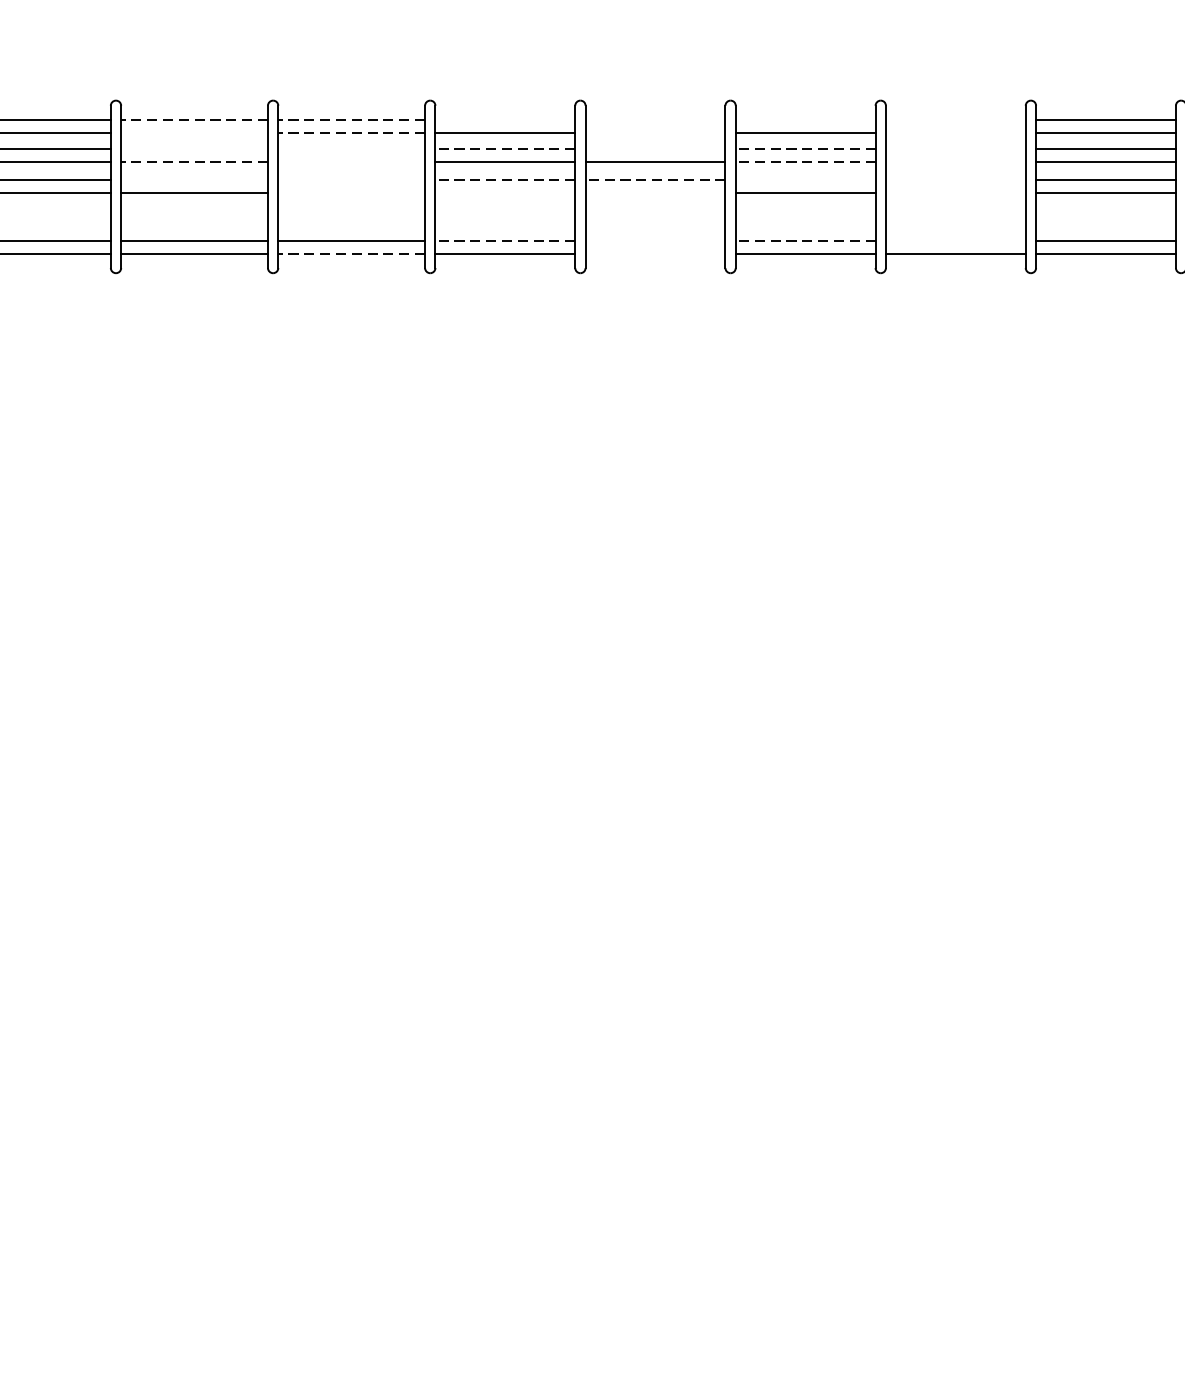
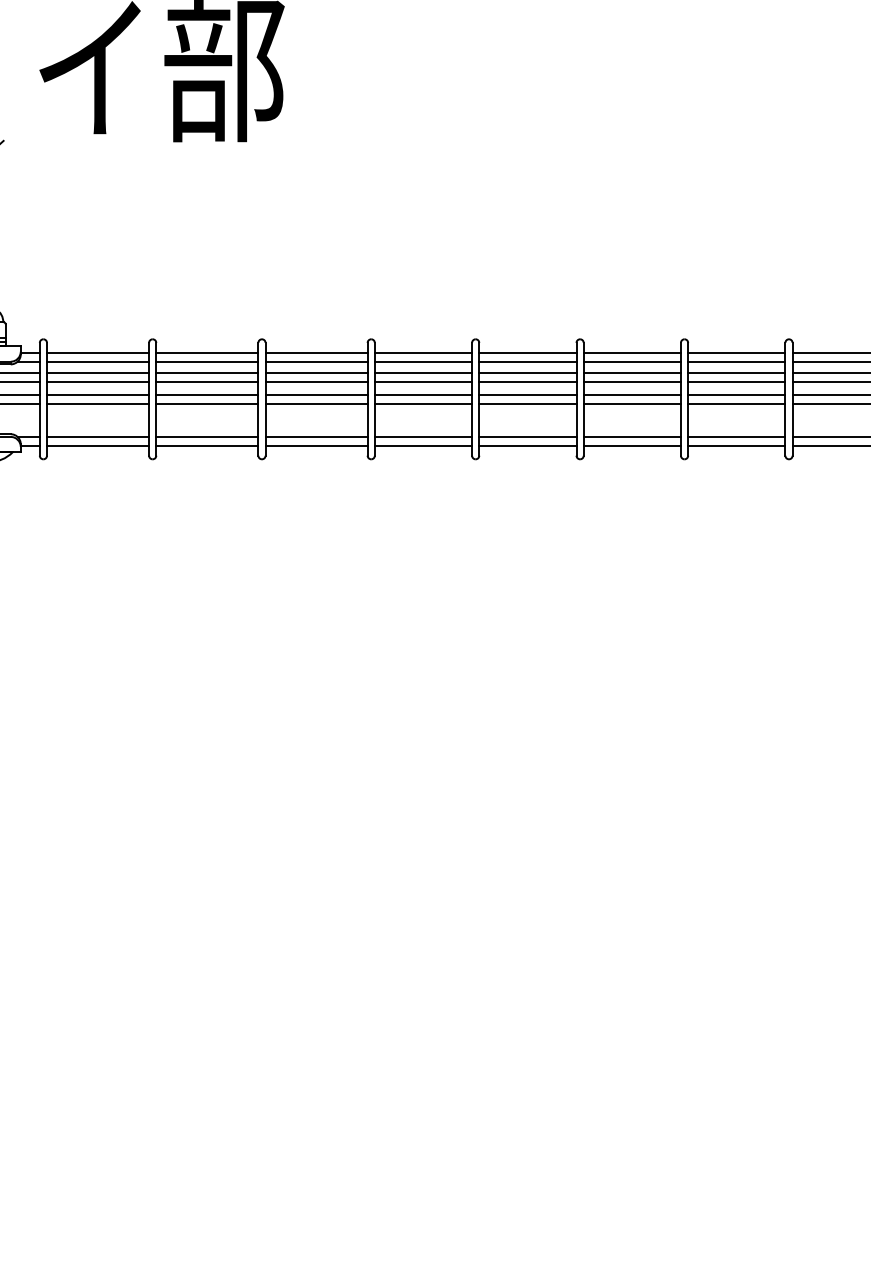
line: (193, 119) -> (206, 352), dashed -> solid
line: (351, 119) -> (316, 352), dashed -> solid
line: (505, 119) -> (423, 352), added
line: (654, 119) -> (527, 352), added
line: (804, 119) -> (631, 352), added
line: (955, 119) -> (736, 352), added
line: (194, 132) -> (207, 361), added
line: (351, 132) -> (316, 361), dashed -> solid
line: (654, 132) -> (527, 361), added
line: (955, 132) -> (736, 361), added
line: (194, 148) -> (207, 372), added
line: (351, 148) -> (316, 372), added
line: (505, 148) -> (423, 372), dashed -> solid
line: (654, 148) -> (527, 372), added
line: (805, 148) -> (632, 372), dashed -> solid
line: (955, 148) -> (736, 372), added
line: (193, 161) -> (206, 381), dashed -> solid
line: (351, 161) -> (316, 381), added
line: (805, 161) -> (632, 381), dashed -> solid
line: (955, 161) -> (736, 381), added
line: (194, 179) -> (207, 394), added
line: (351, 179) -> (316, 394), added
line: (505, 179) -> (423, 394), dashed -> solid
line: (654, 179) -> (527, 394), dashed -> solid
line: (804, 179) -> (631, 394), added
line: (955, 179) -> (736, 394), added
line: (351, 192) -> (316, 403), added
line: (505, 192) -> (423, 403), added
line: (654, 192) -> (527, 403), added
line: (955, 192) -> (736, 403), added
line: (505, 240) -> (423, 436), dashed -> solid
line: (654, 240) -> (527, 436), added
line: (805, 240) -> (632, 436), dashed -> solid
line: (955, 240) -> (736, 436), added
line: (351, 253) -> (316, 445), dashed -> solid
line: (654, 253) -> (527, 445), added

